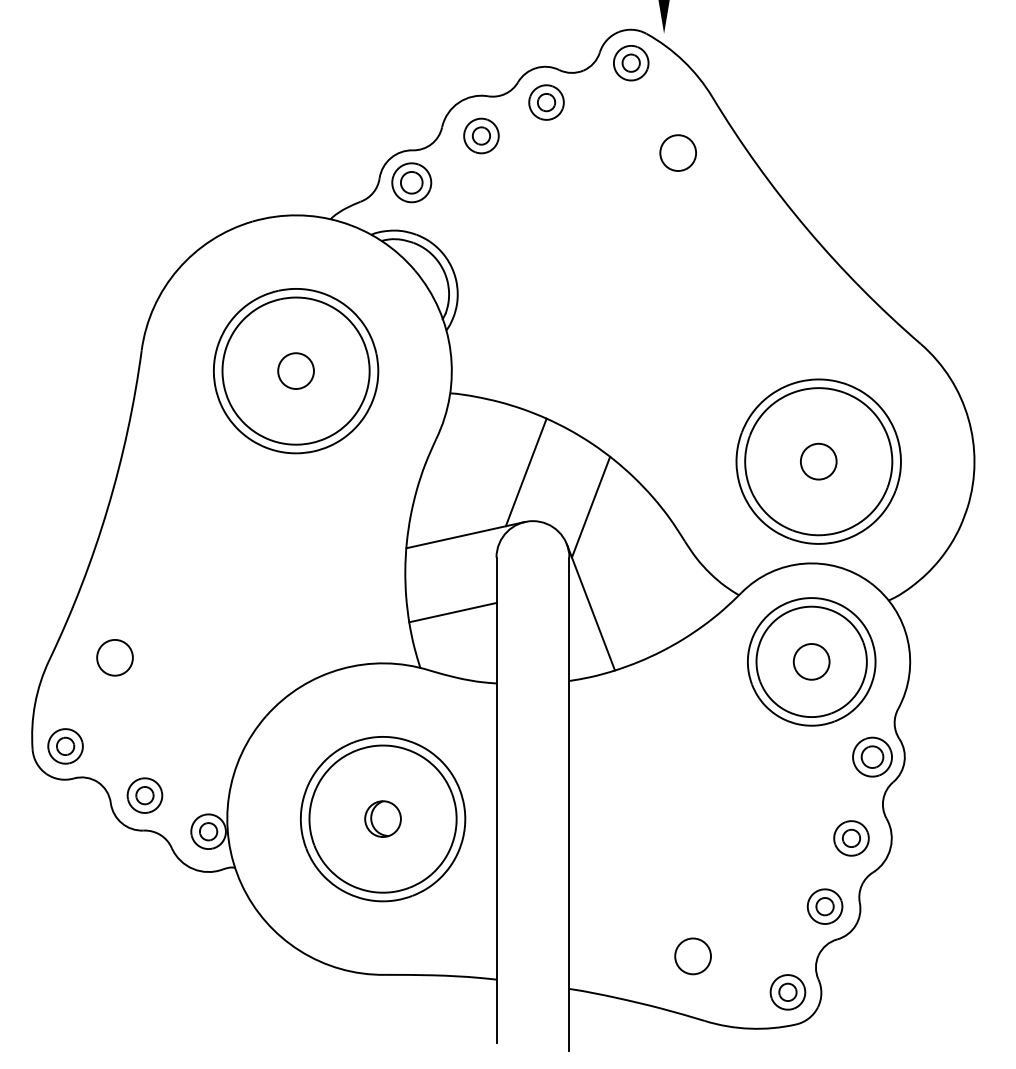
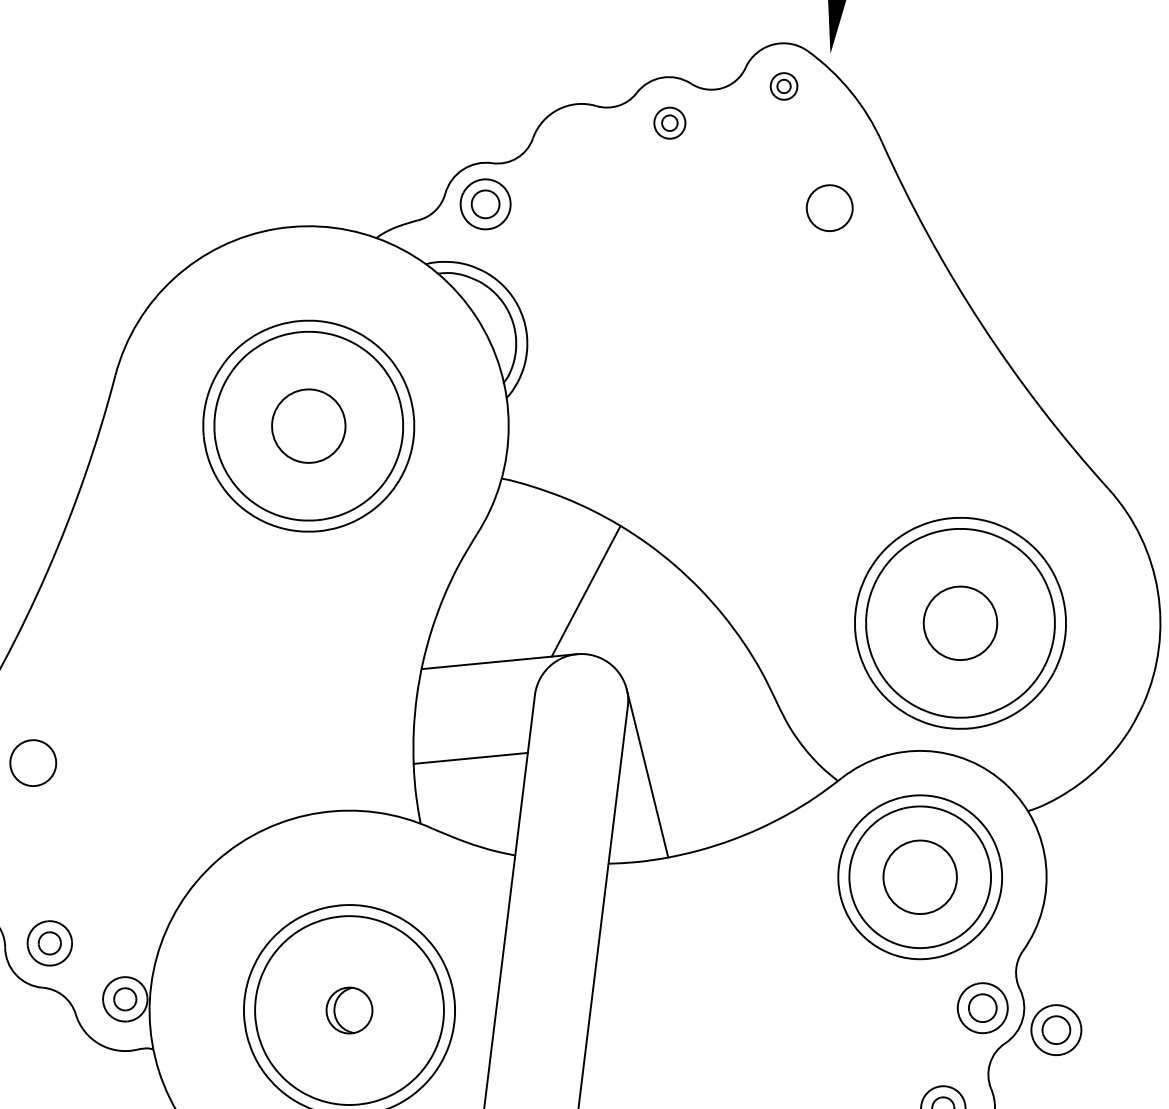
part: (631, 63) -> (784, 86), size x0.6
part: (546, 102) -> (669, 123), size x0.7
part: (481, 135) -> (581, 154), removed
circle: (295, 371) -> (307, 426), size x1.6
circle: (818, 461) -> (960, 623), size x1.6
line: (590, 506) -> (662, 644), removed
circle: (811, 661) -> (920, 876), size x1.6
part: (931, 766) -> (1056, 1029), added

